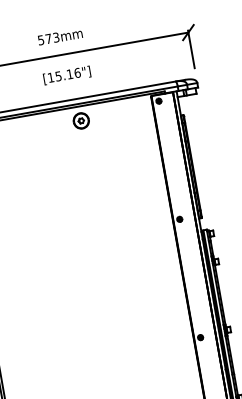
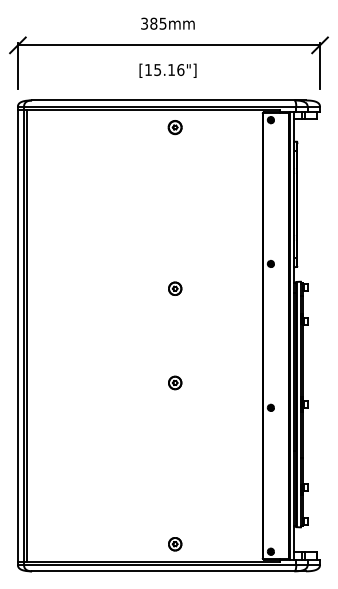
text: (48, 38) -> (153, 23), 573mm -> 385mm
part: (80, 121) -> (174, 127), size x0.71
part: (104, 253) -> (175, 288), added
part: (118, 330) -> (175, 382), added

